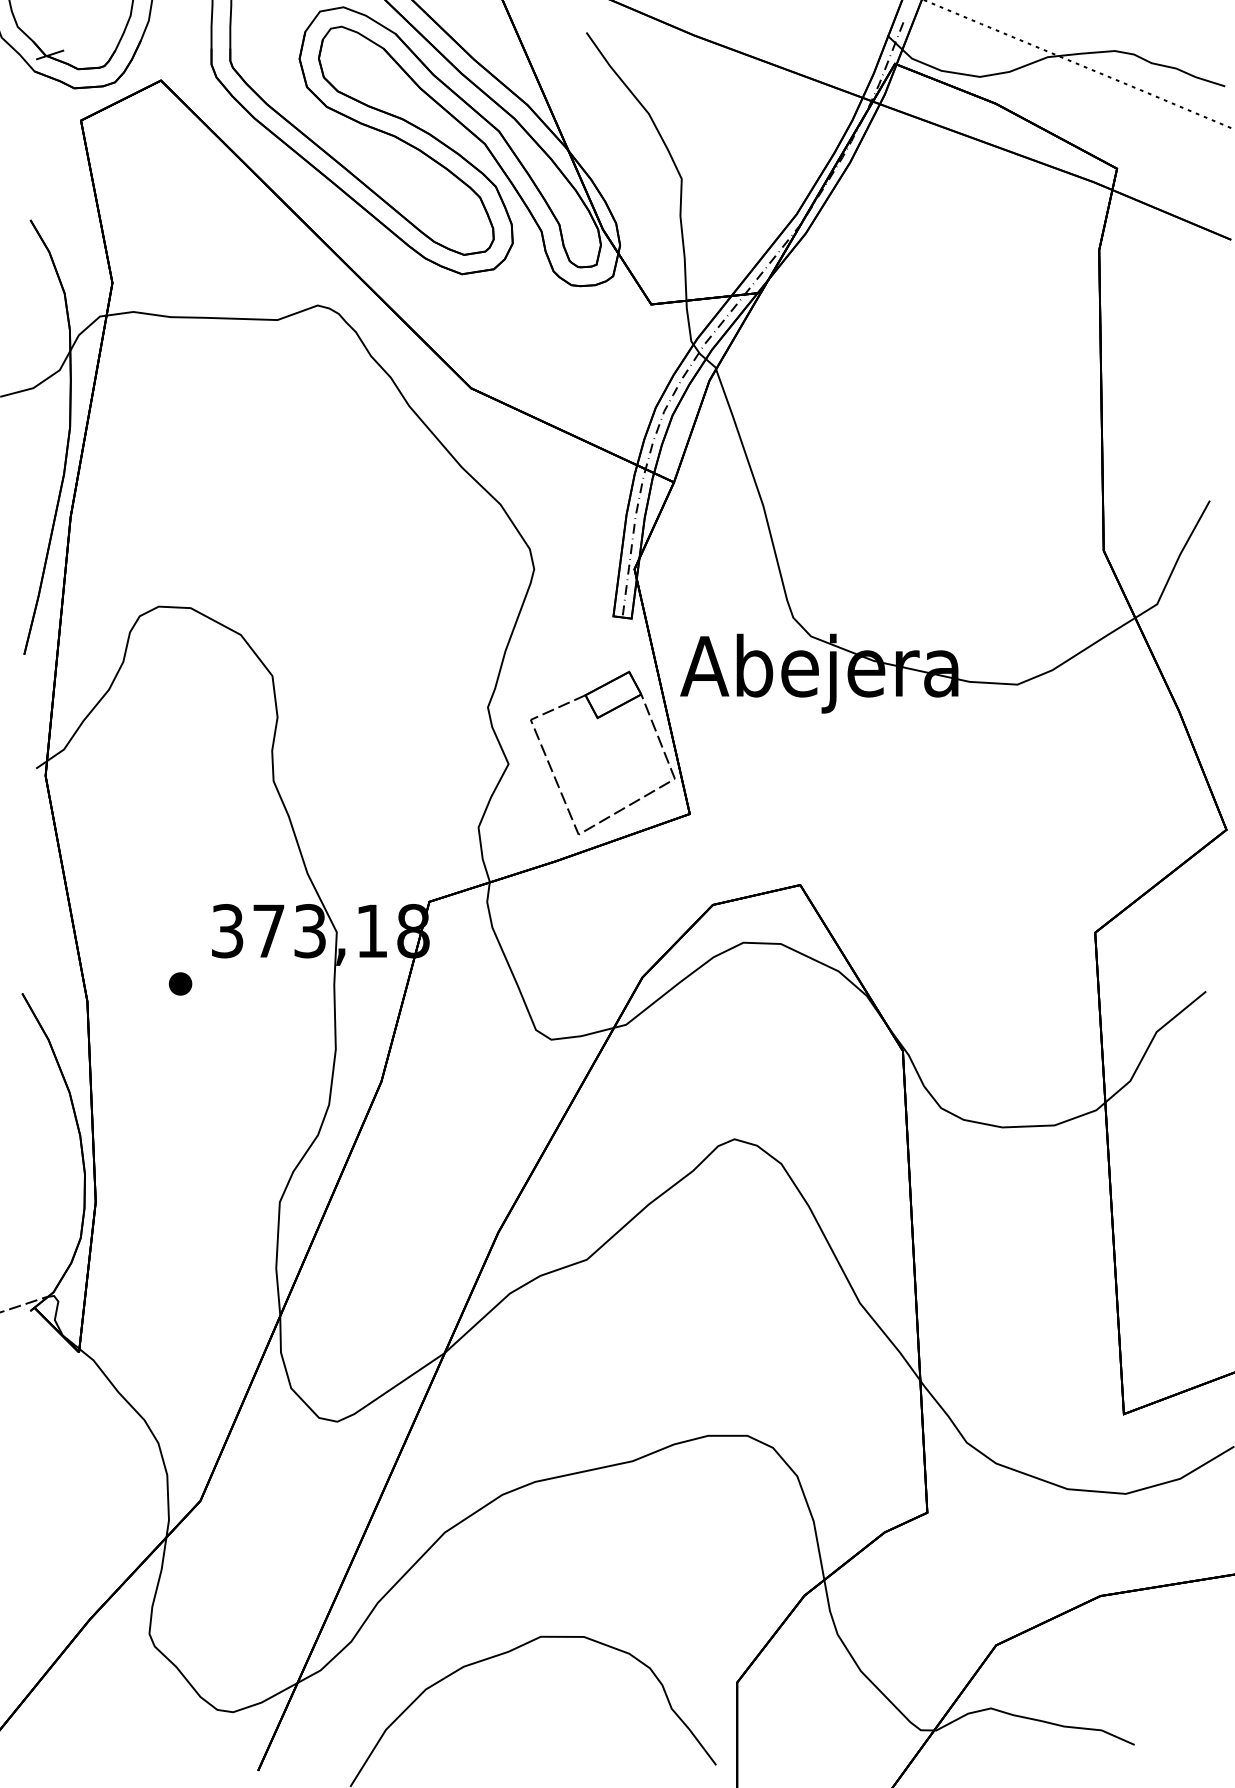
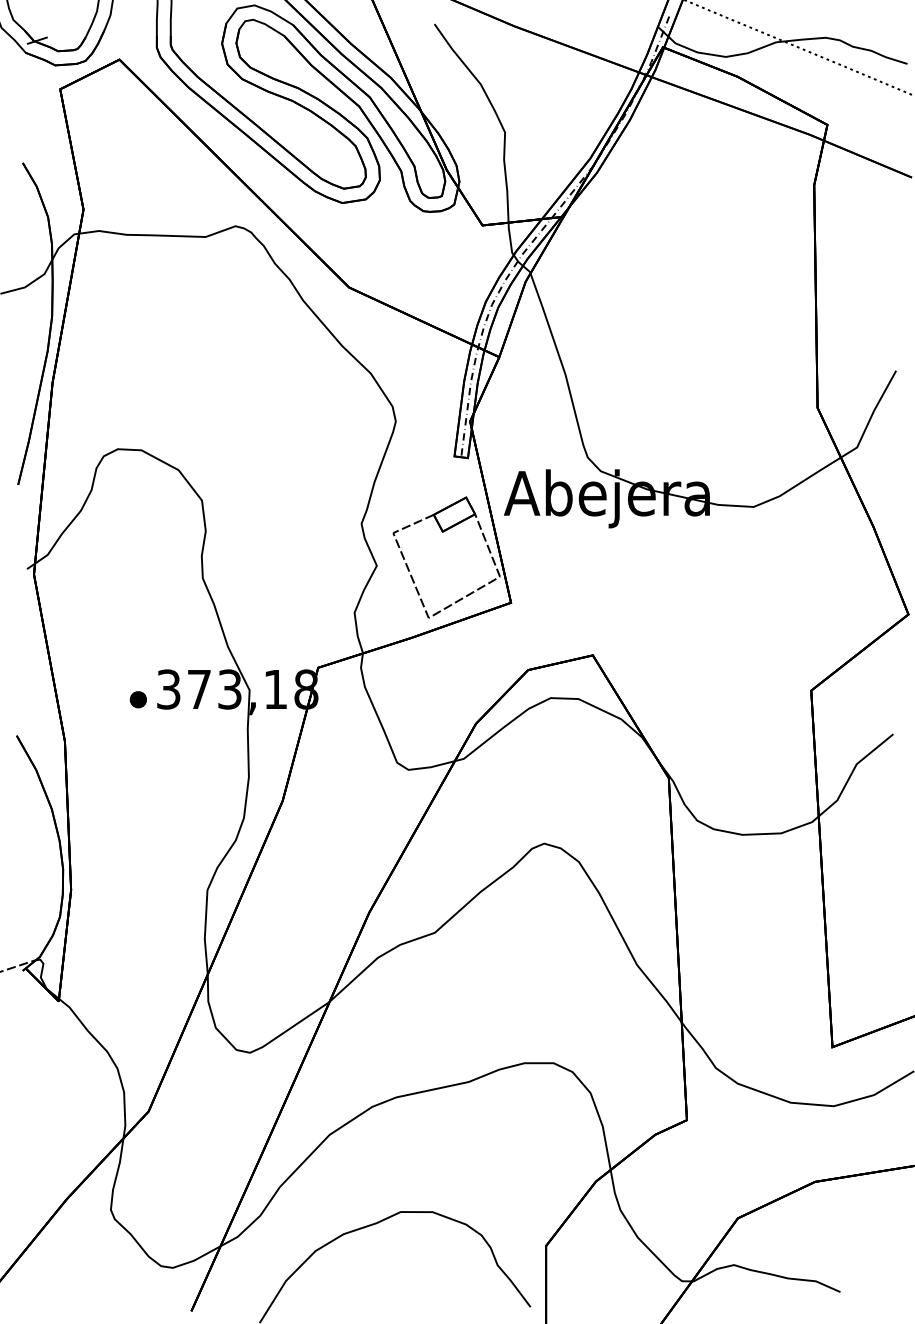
part: (180, 983) -> (138, 699), moved

